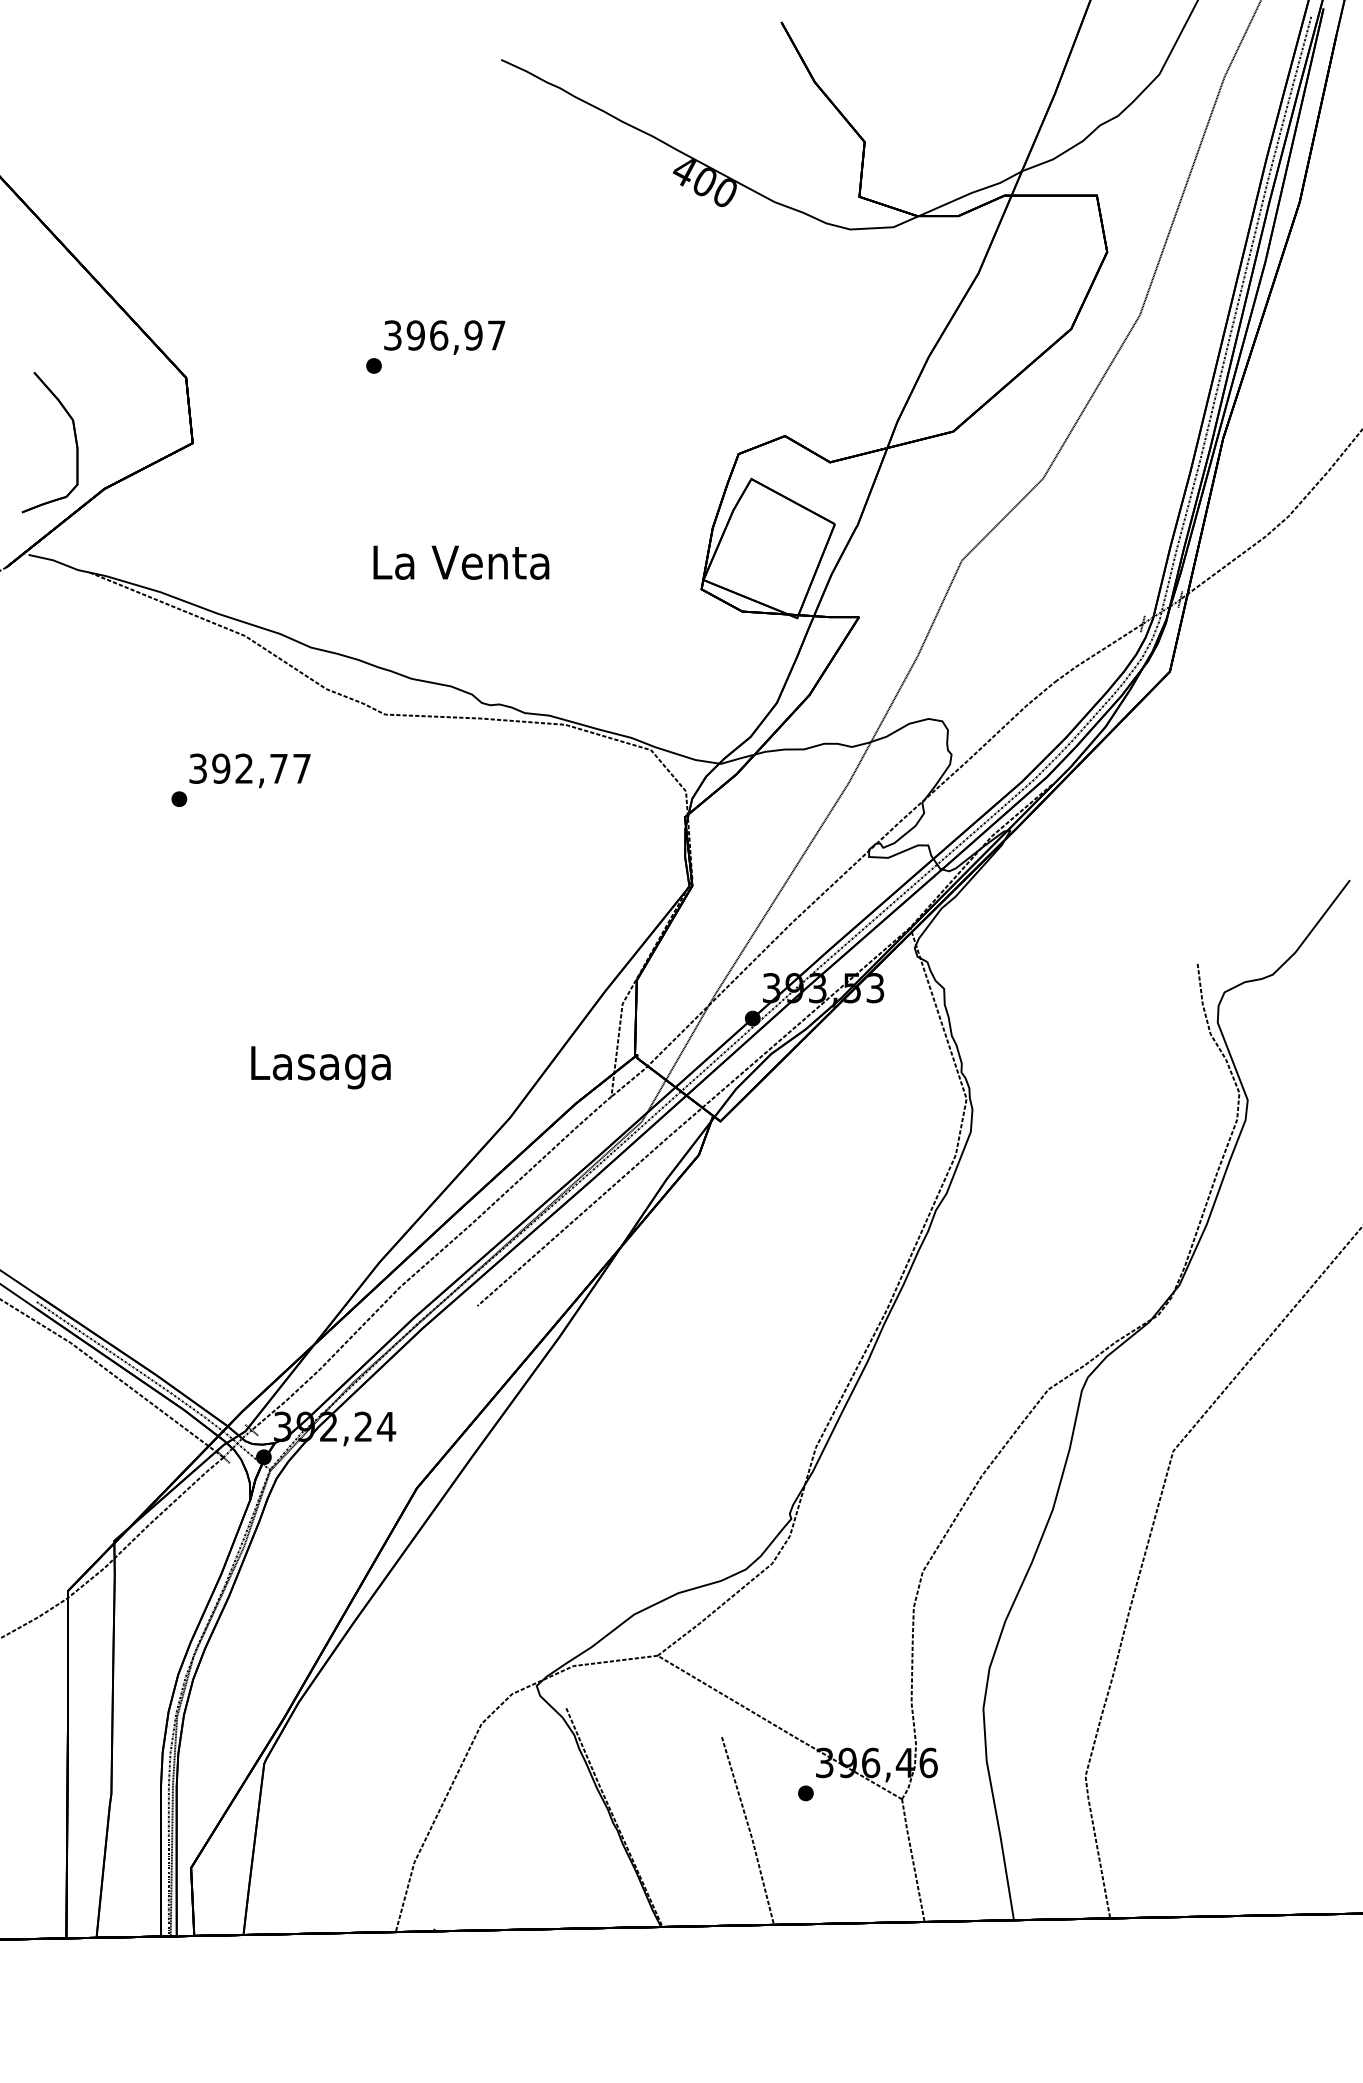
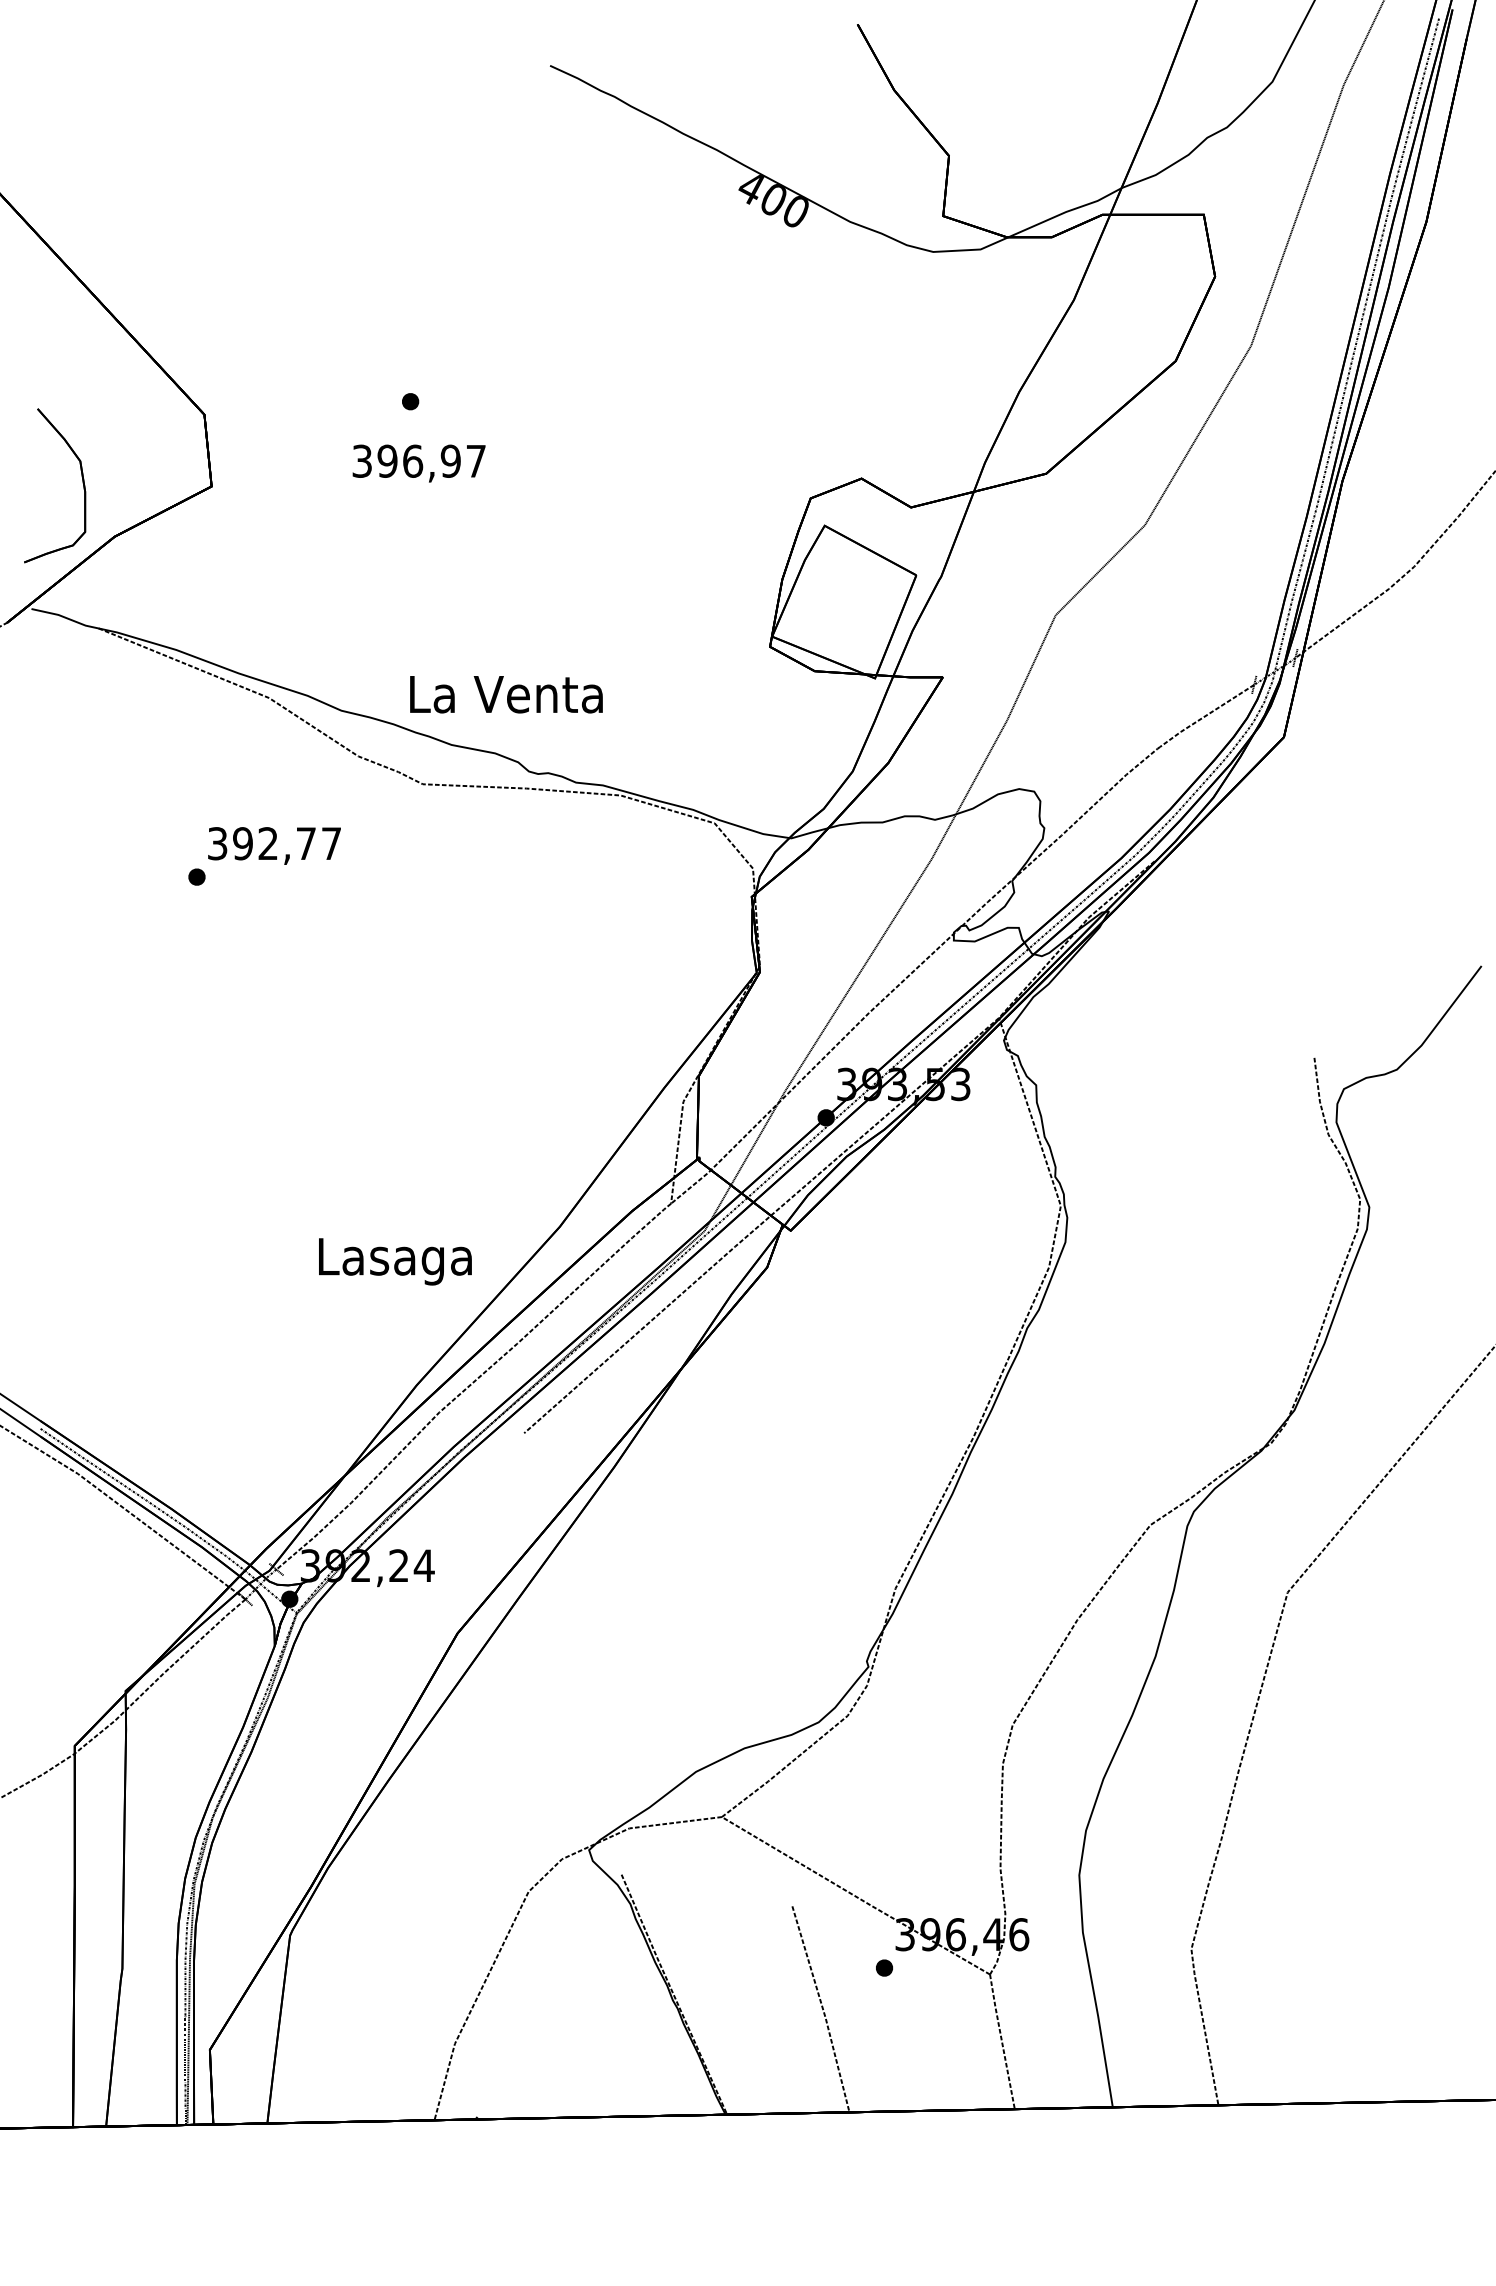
text: (444, 337) -> (418, 463), moved
text: (461, 562) -> (506, 694), moved
text: (321, 1067) -> (395, 1261), moved

